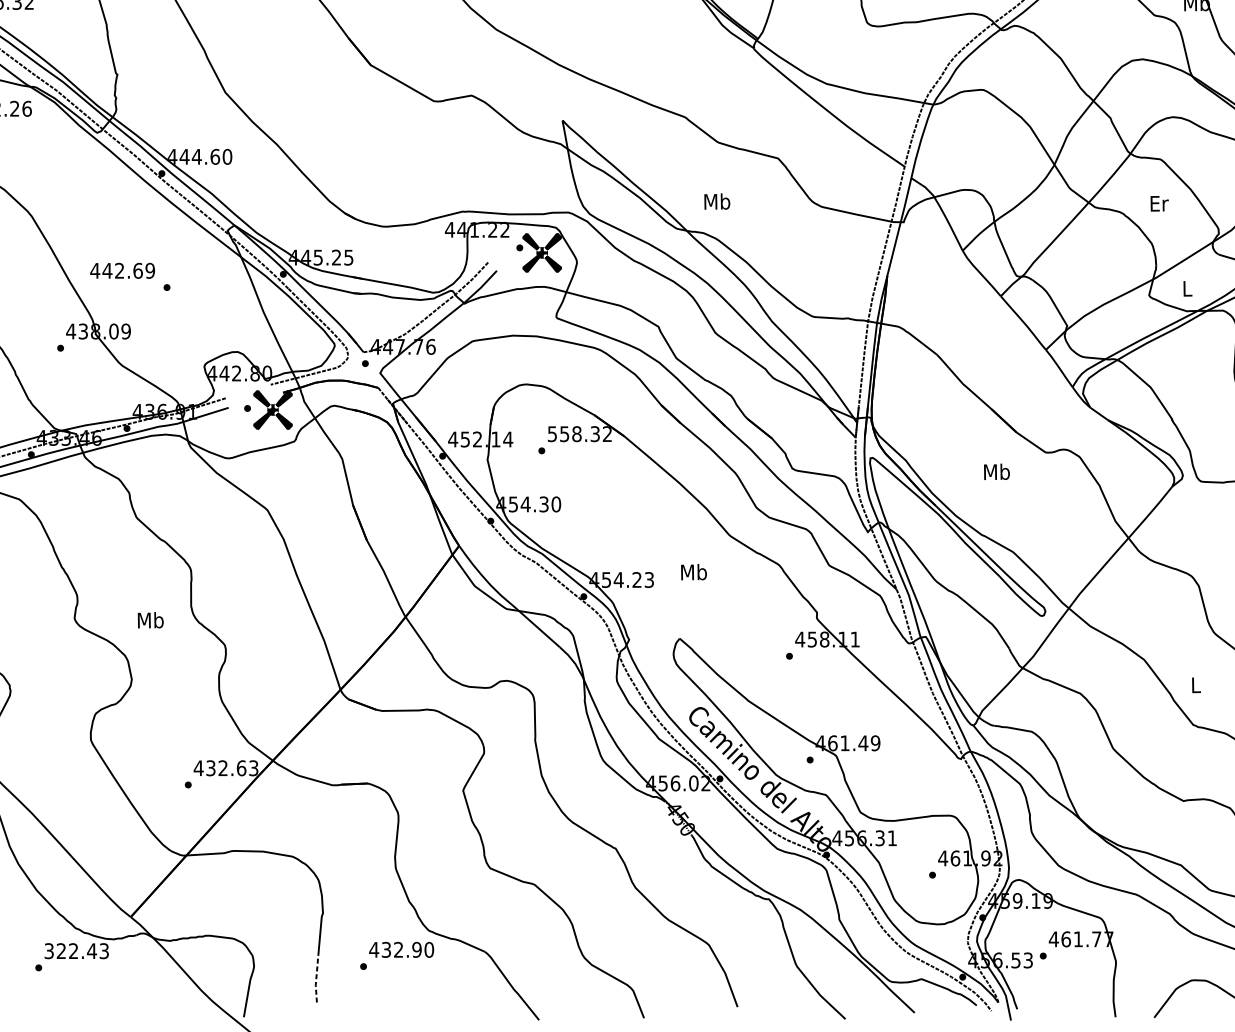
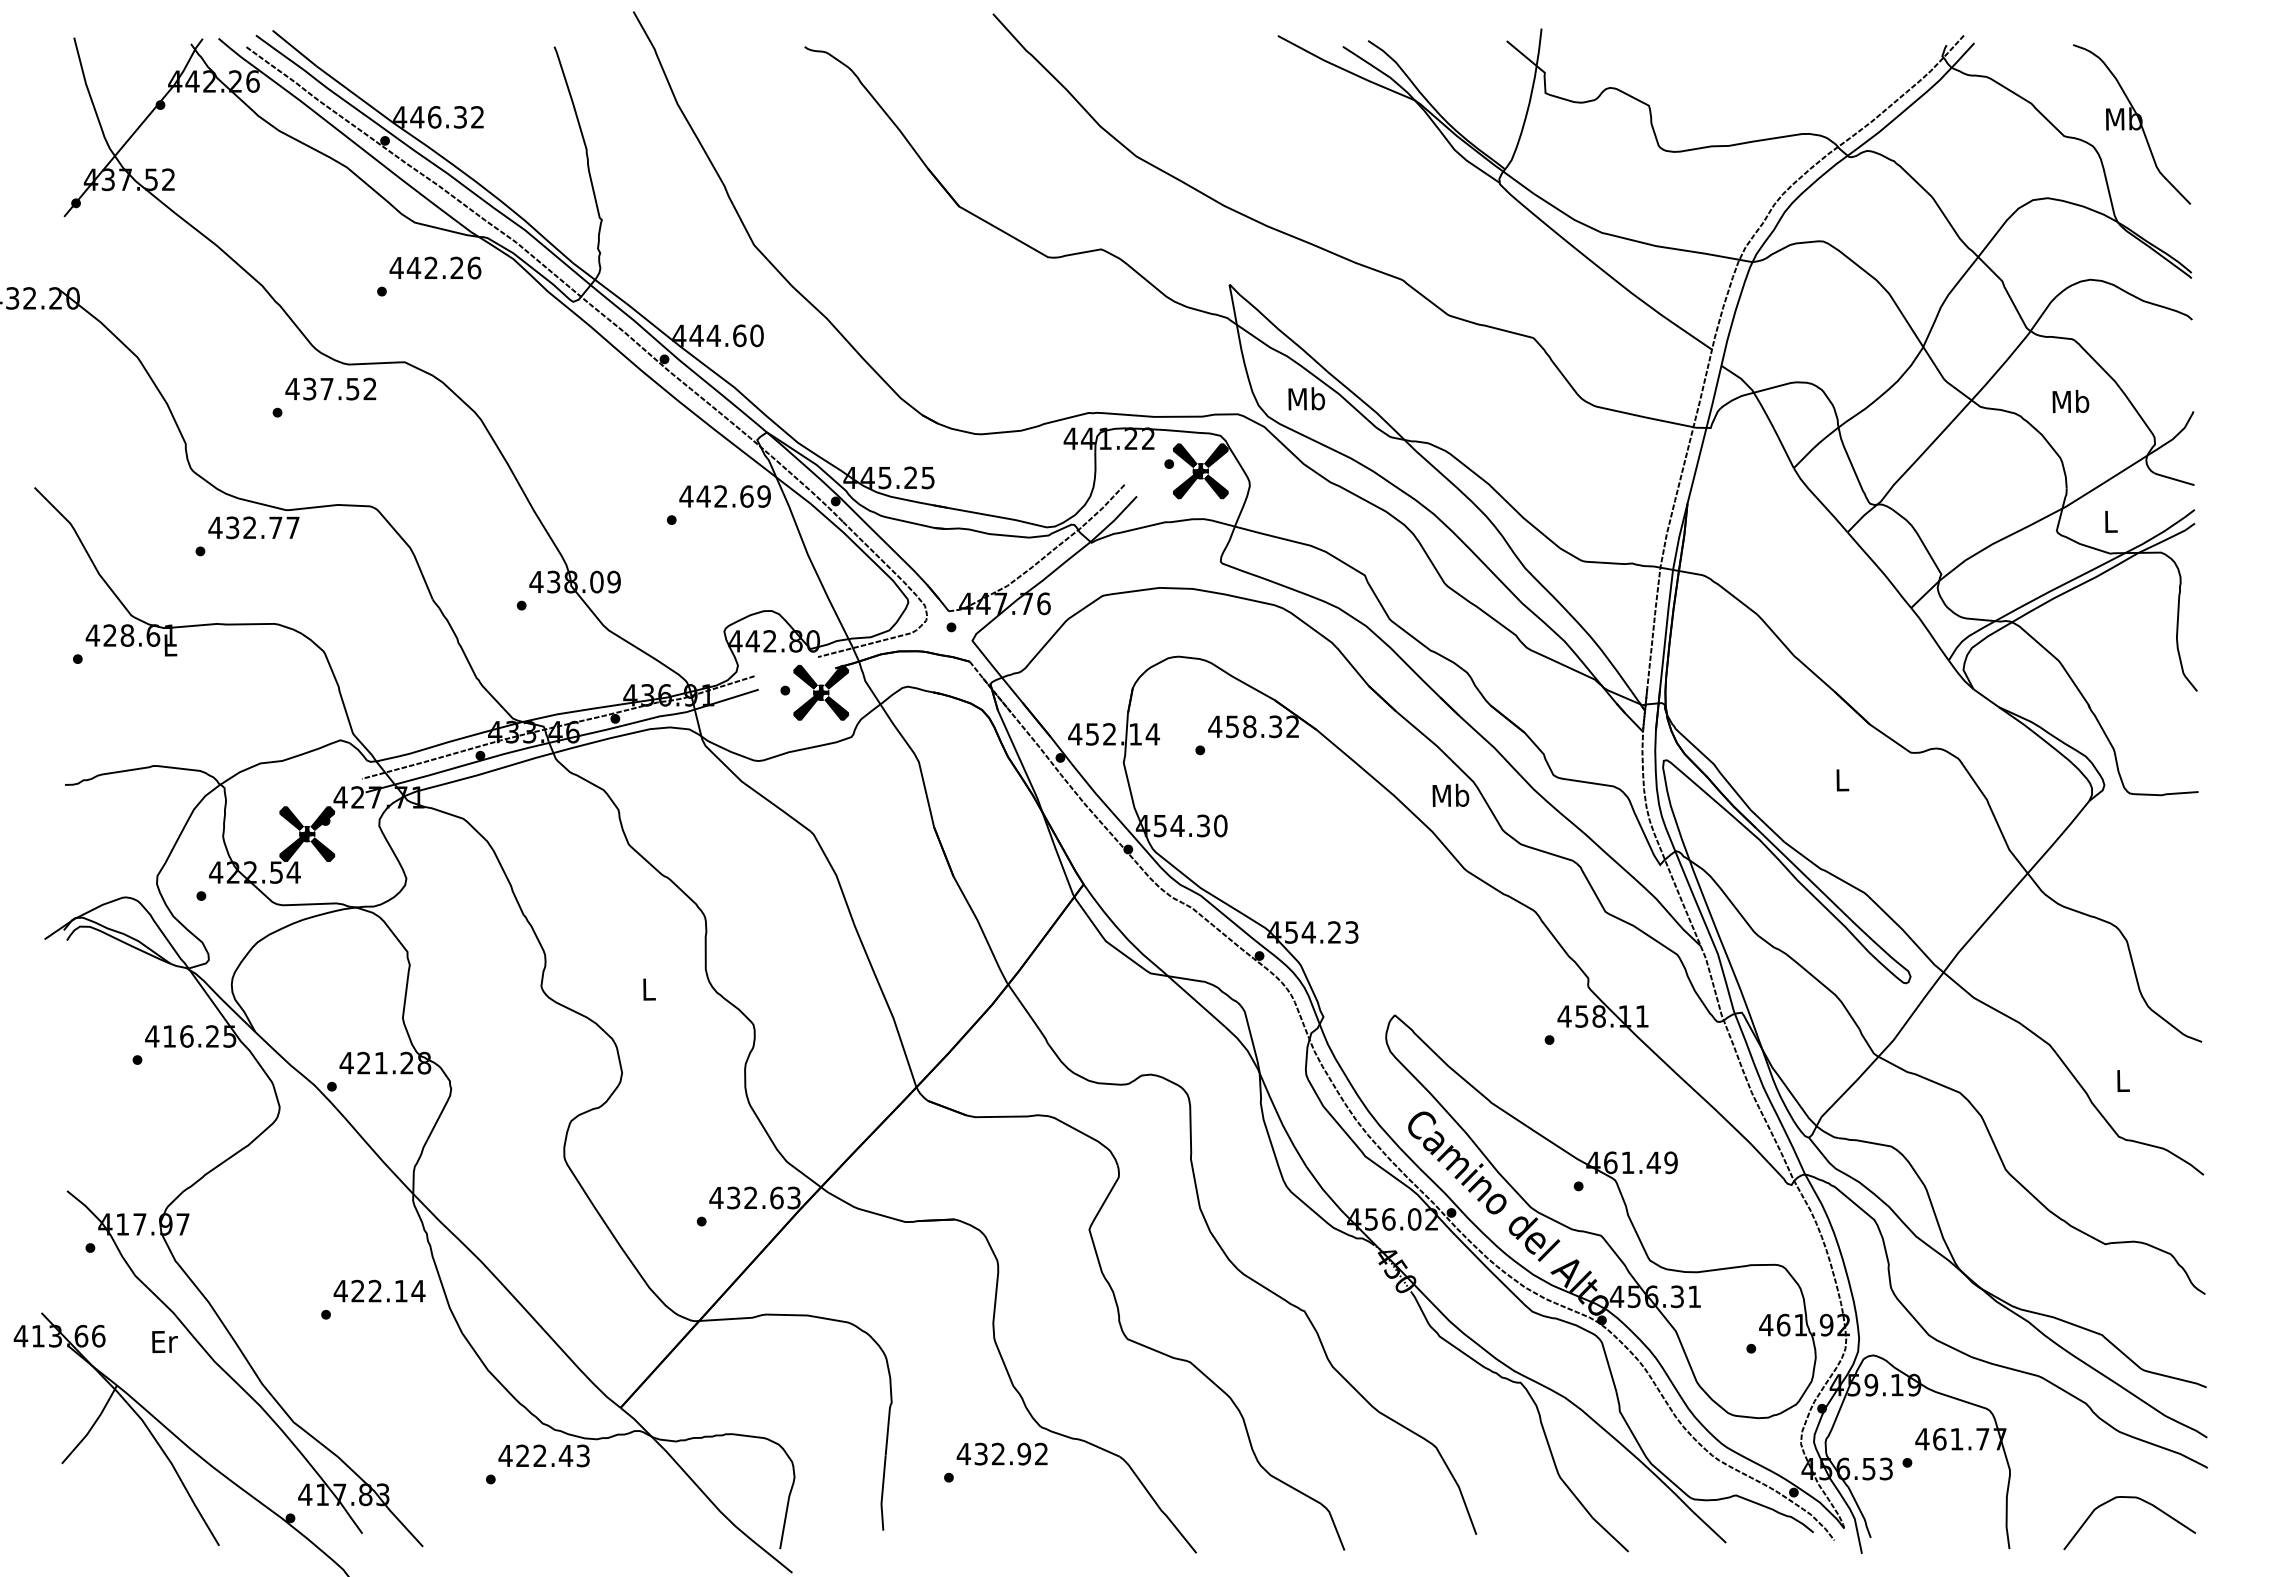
text: (717, 201) -> (1306, 398), moved
text: (1158, 203) -> (2070, 401), Er -> Mb
text: (122, 270) -> (724, 496), moved
text: (552, 433) -> (1215, 726), 558.32 -> 458.32
text: (996, 471) -> (1841, 779), Mb -> L
text: (693, 571) -> (1450, 794), moved
text: (150, 619) -> (648, 988), Mb -> L
text: (429, 949) -> (1041, 1453), 432.90 -> 432.92
text: (49, 950) -> (505, 1455), 322.43 -> 422.43
line: (316, 978) -> (882, 1494), dashed -> solid

